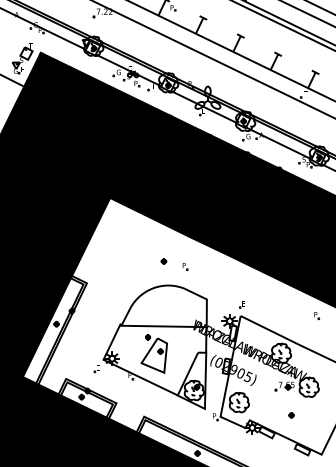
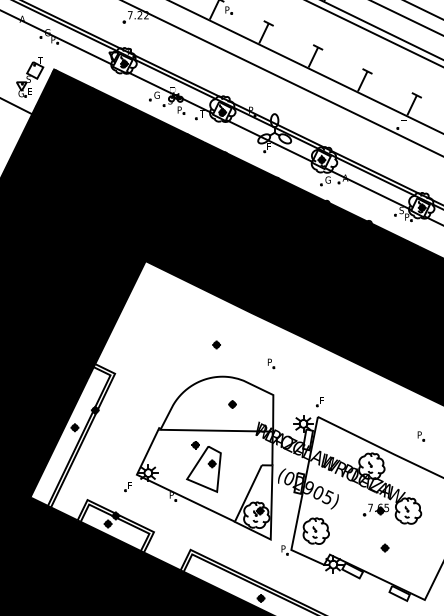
part: (185, 266) -> (271, 363), moved
part: (175, 306) -> (231, 404), added
part: (316, 316) -> (420, 437), moved

